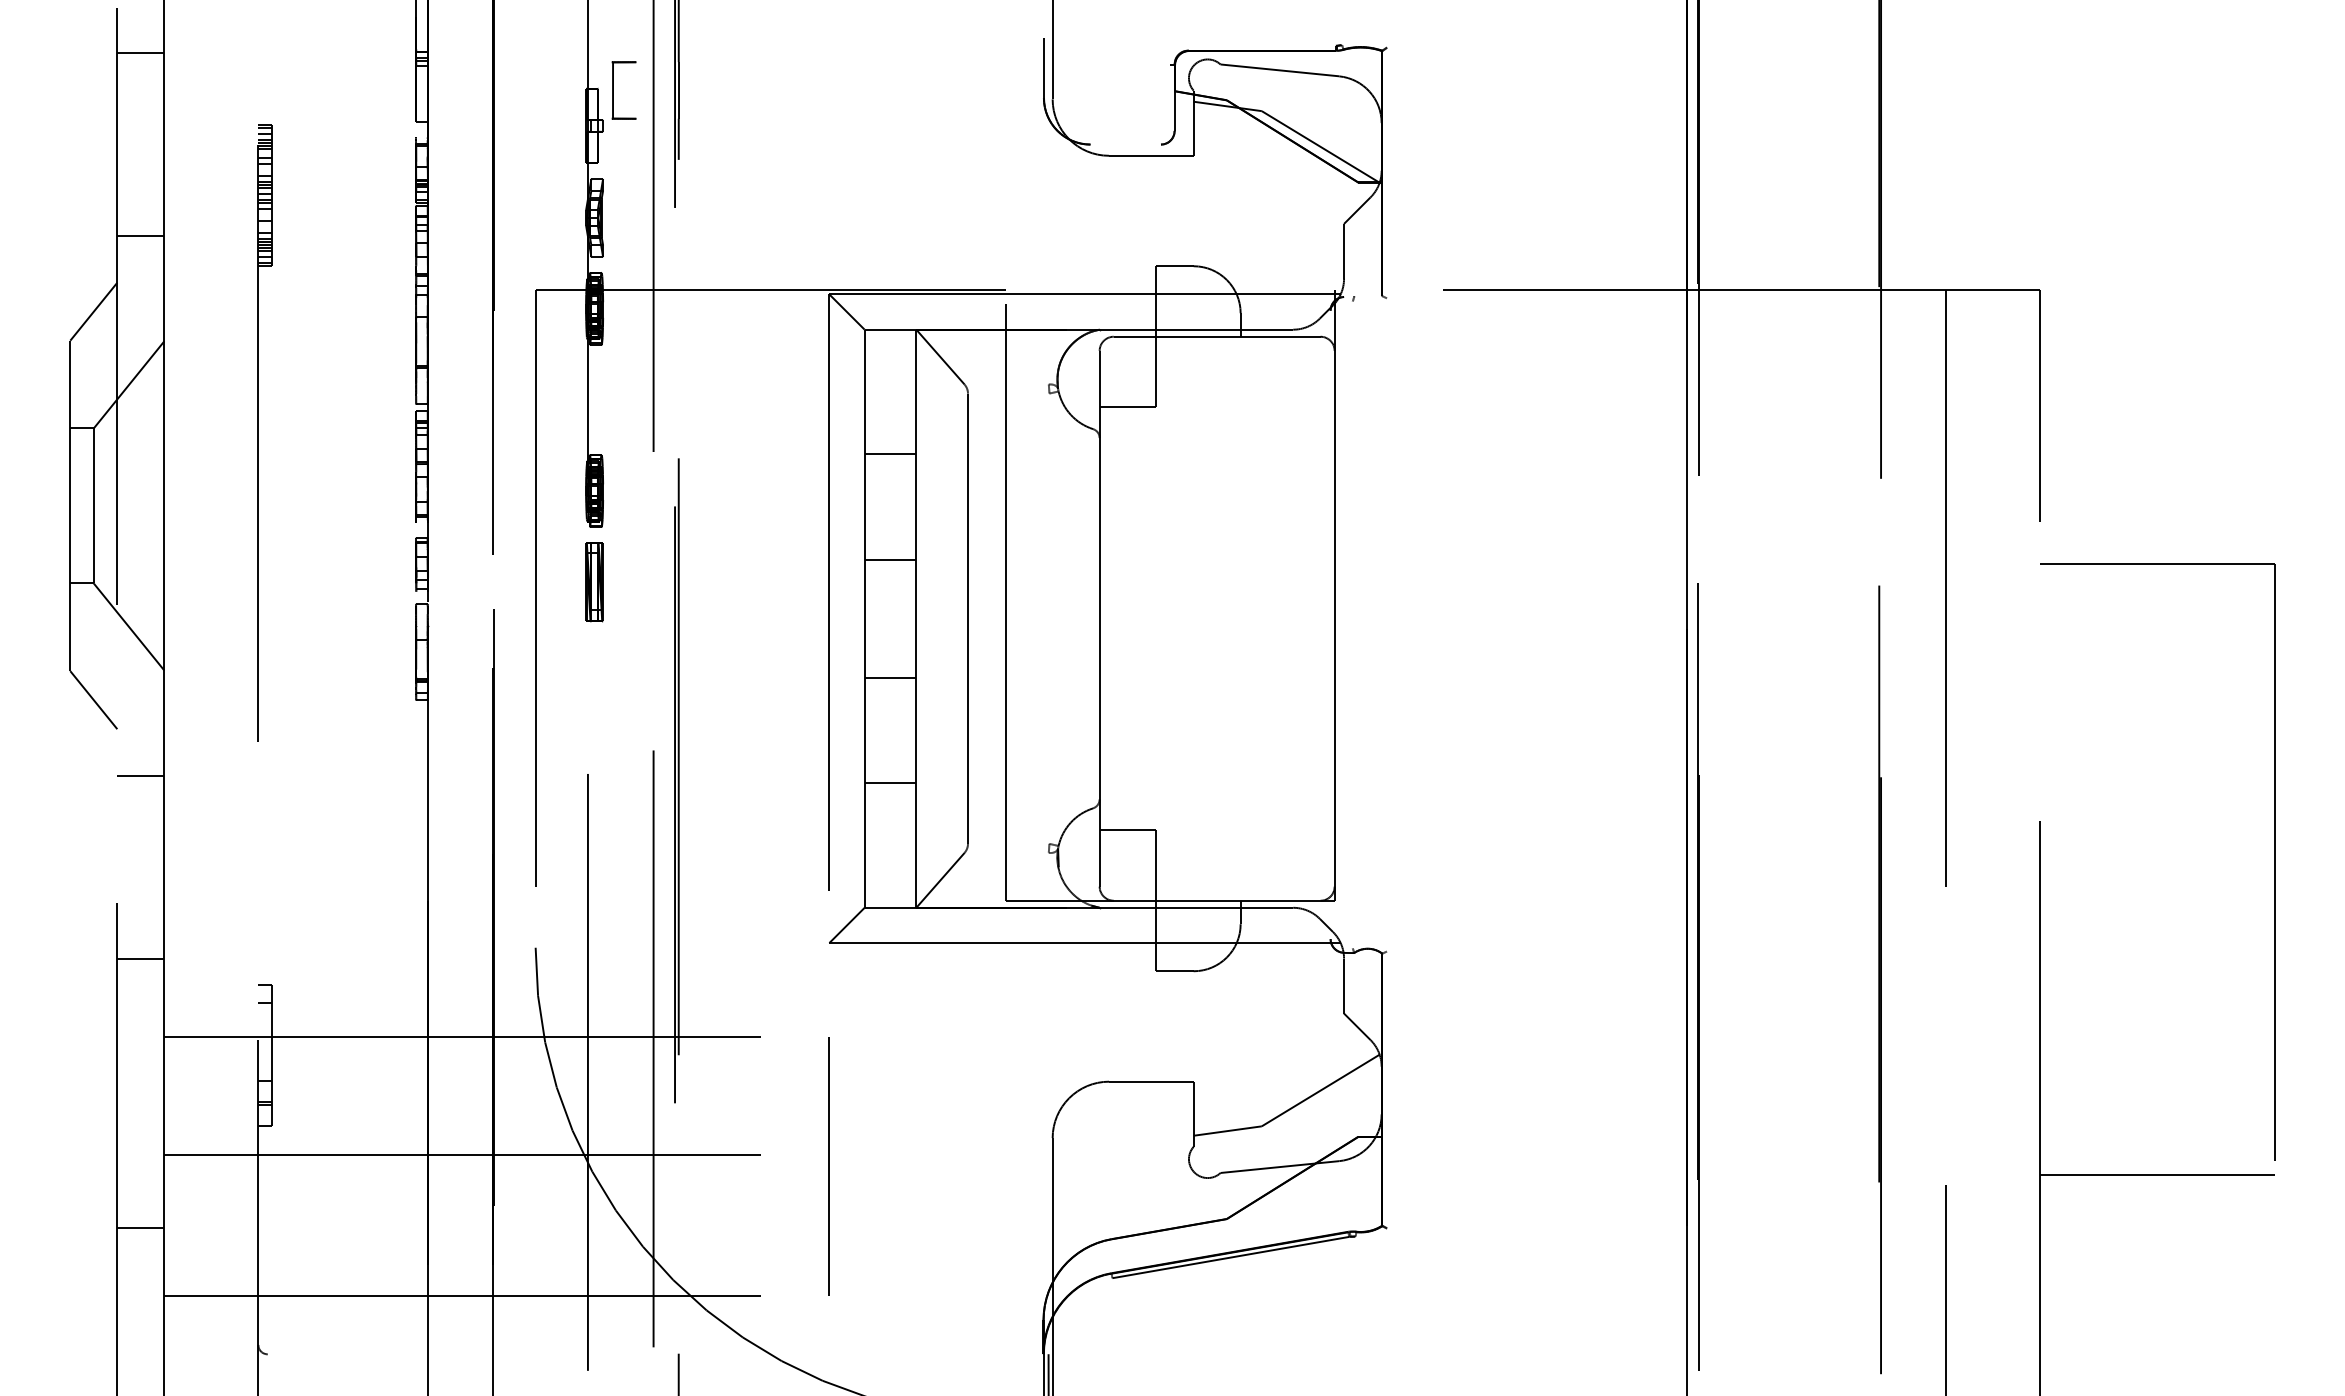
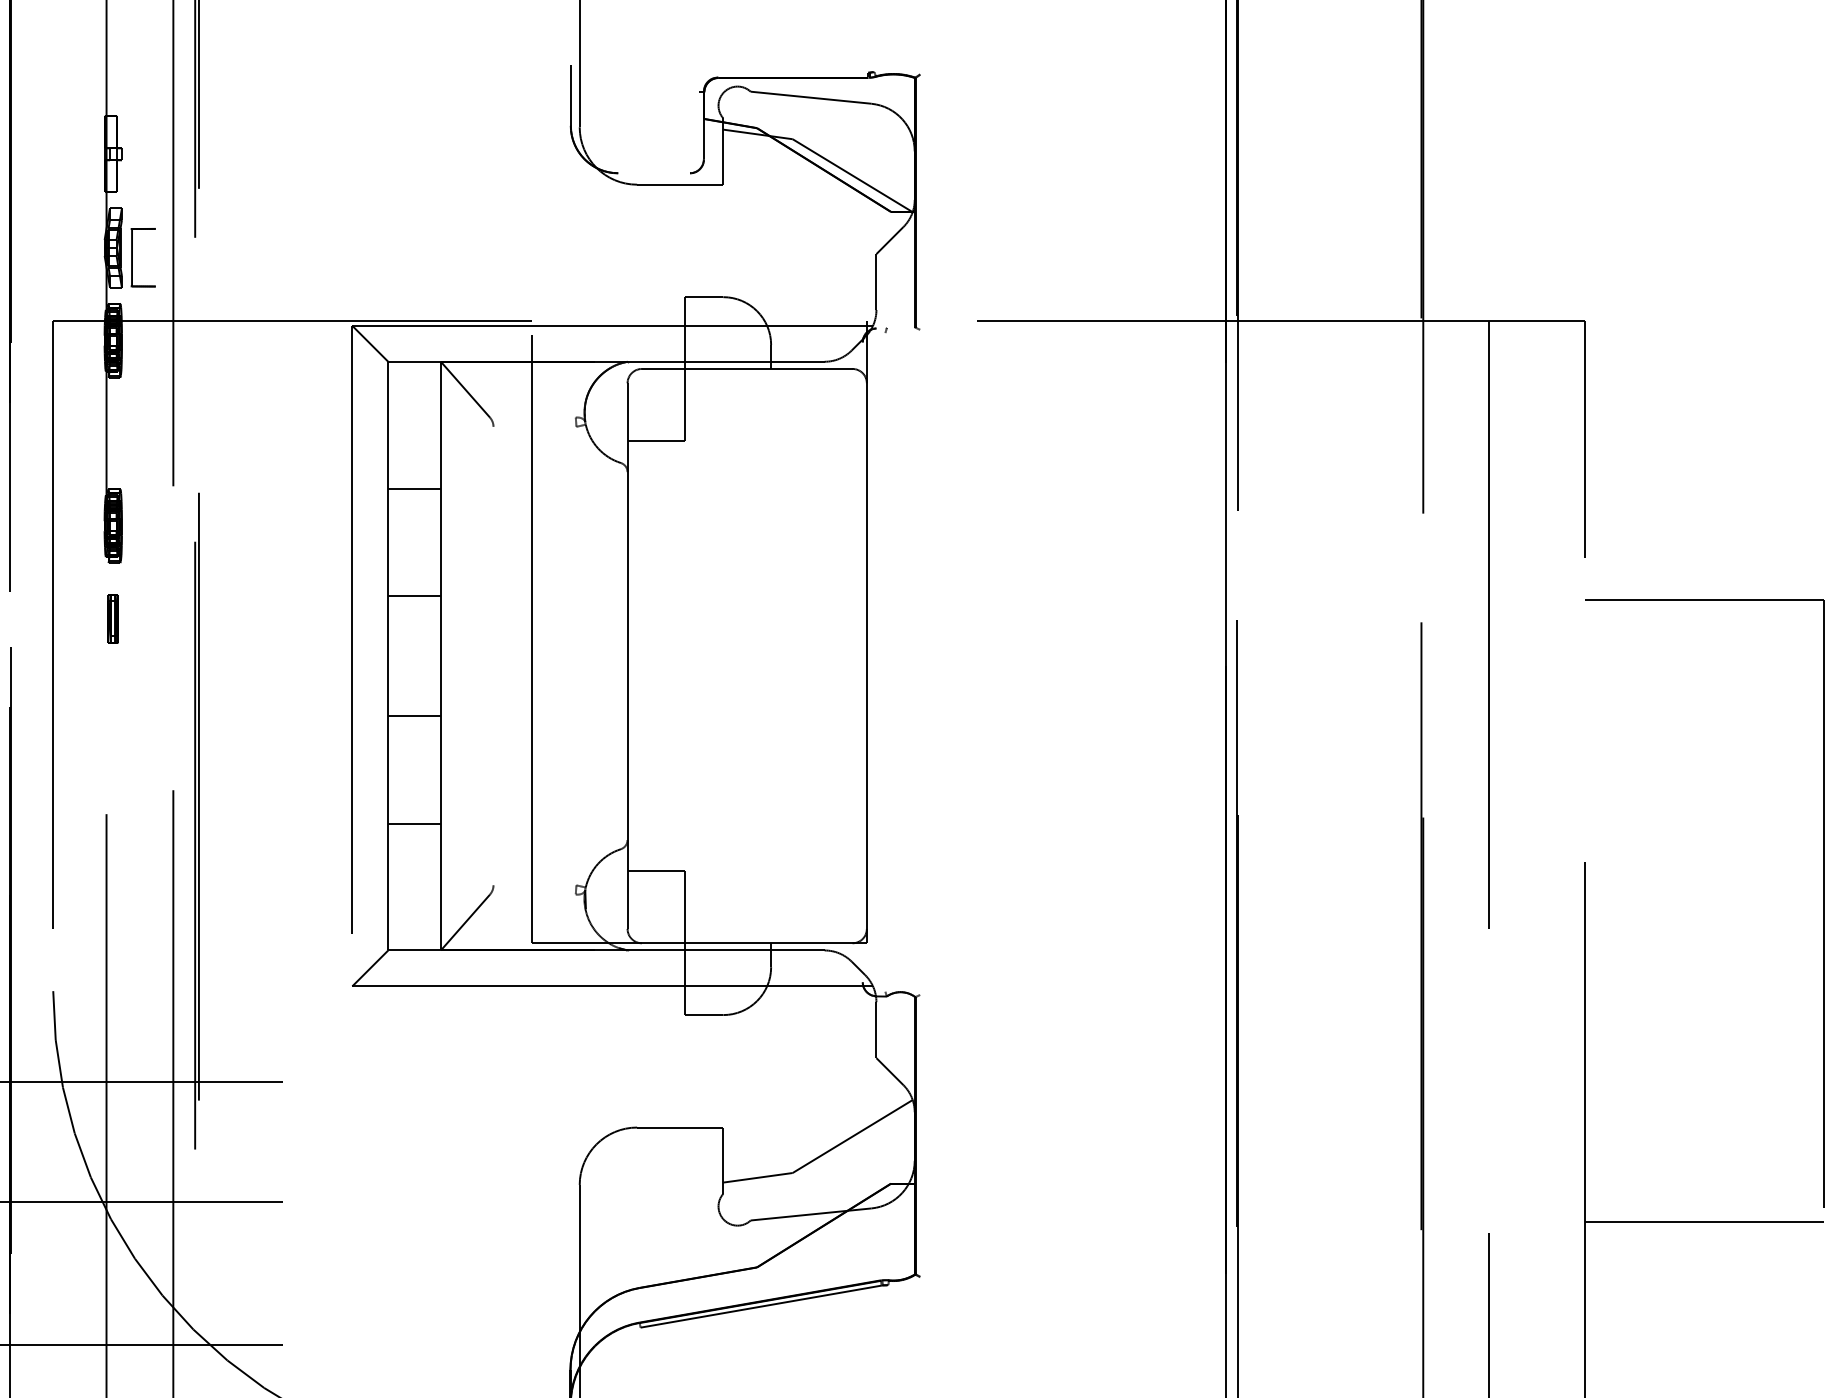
part: (613, 90) -> (132, 257), moved
part: (594, 582) -> (113, 619), size x0.6
line: (968, 618) -> (494, 655), removed
line: (828, 1166) -> (351, 1213), removed

